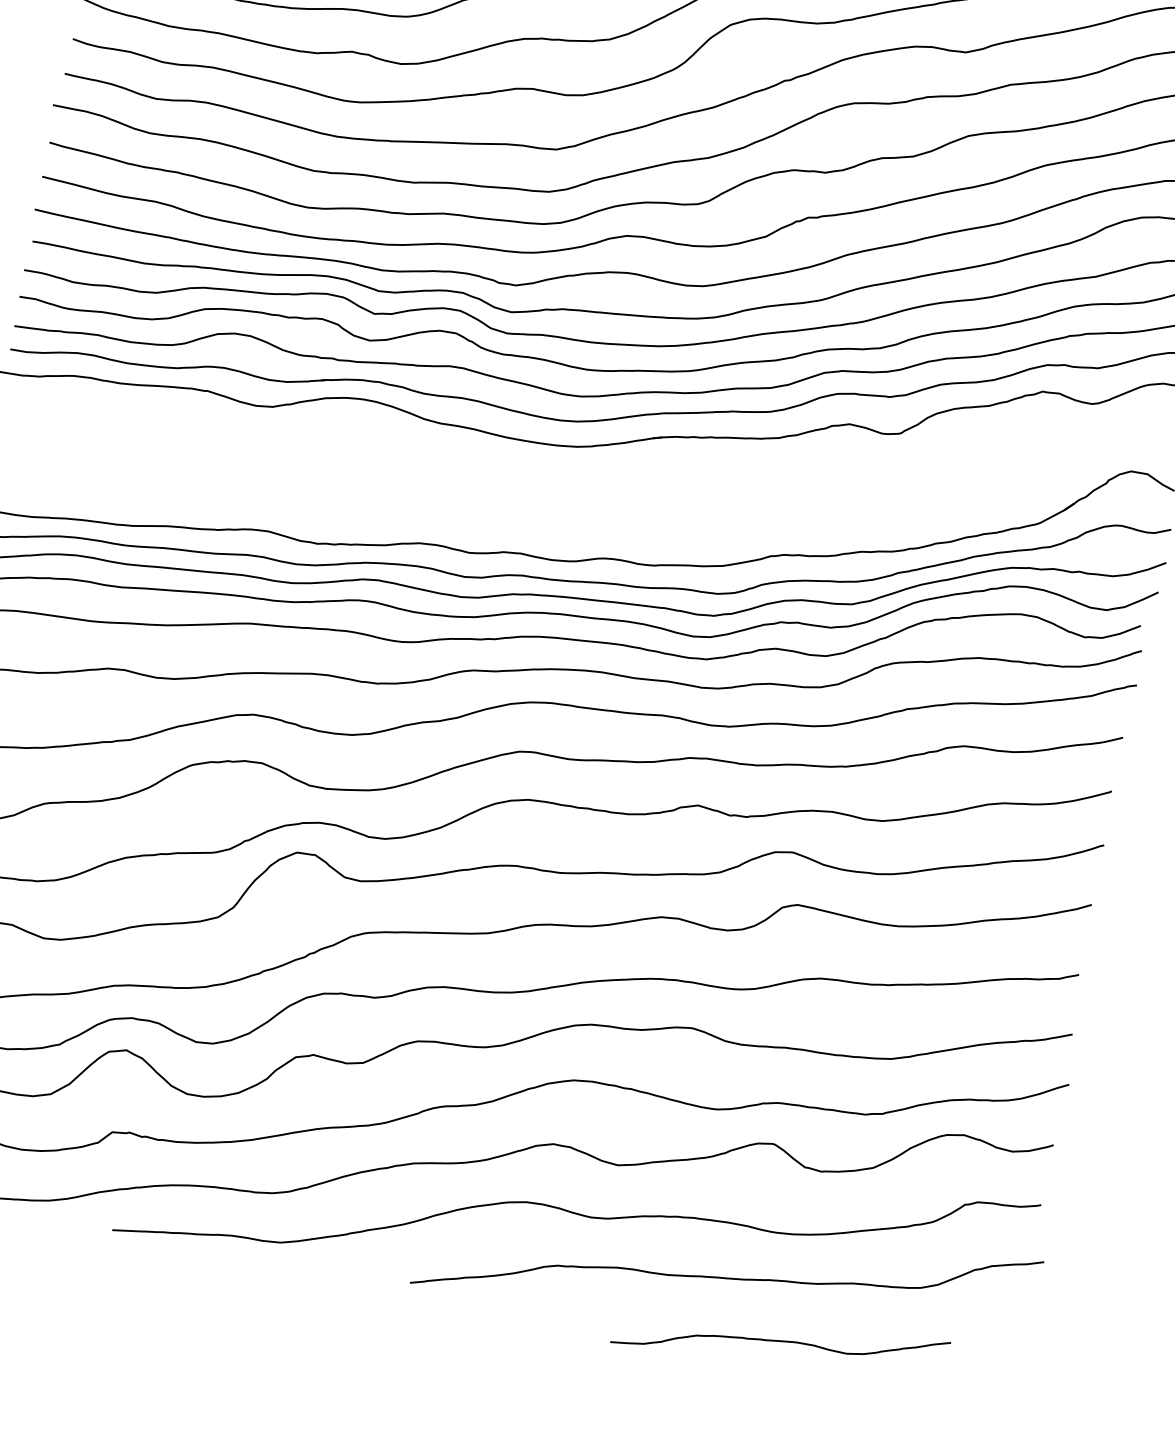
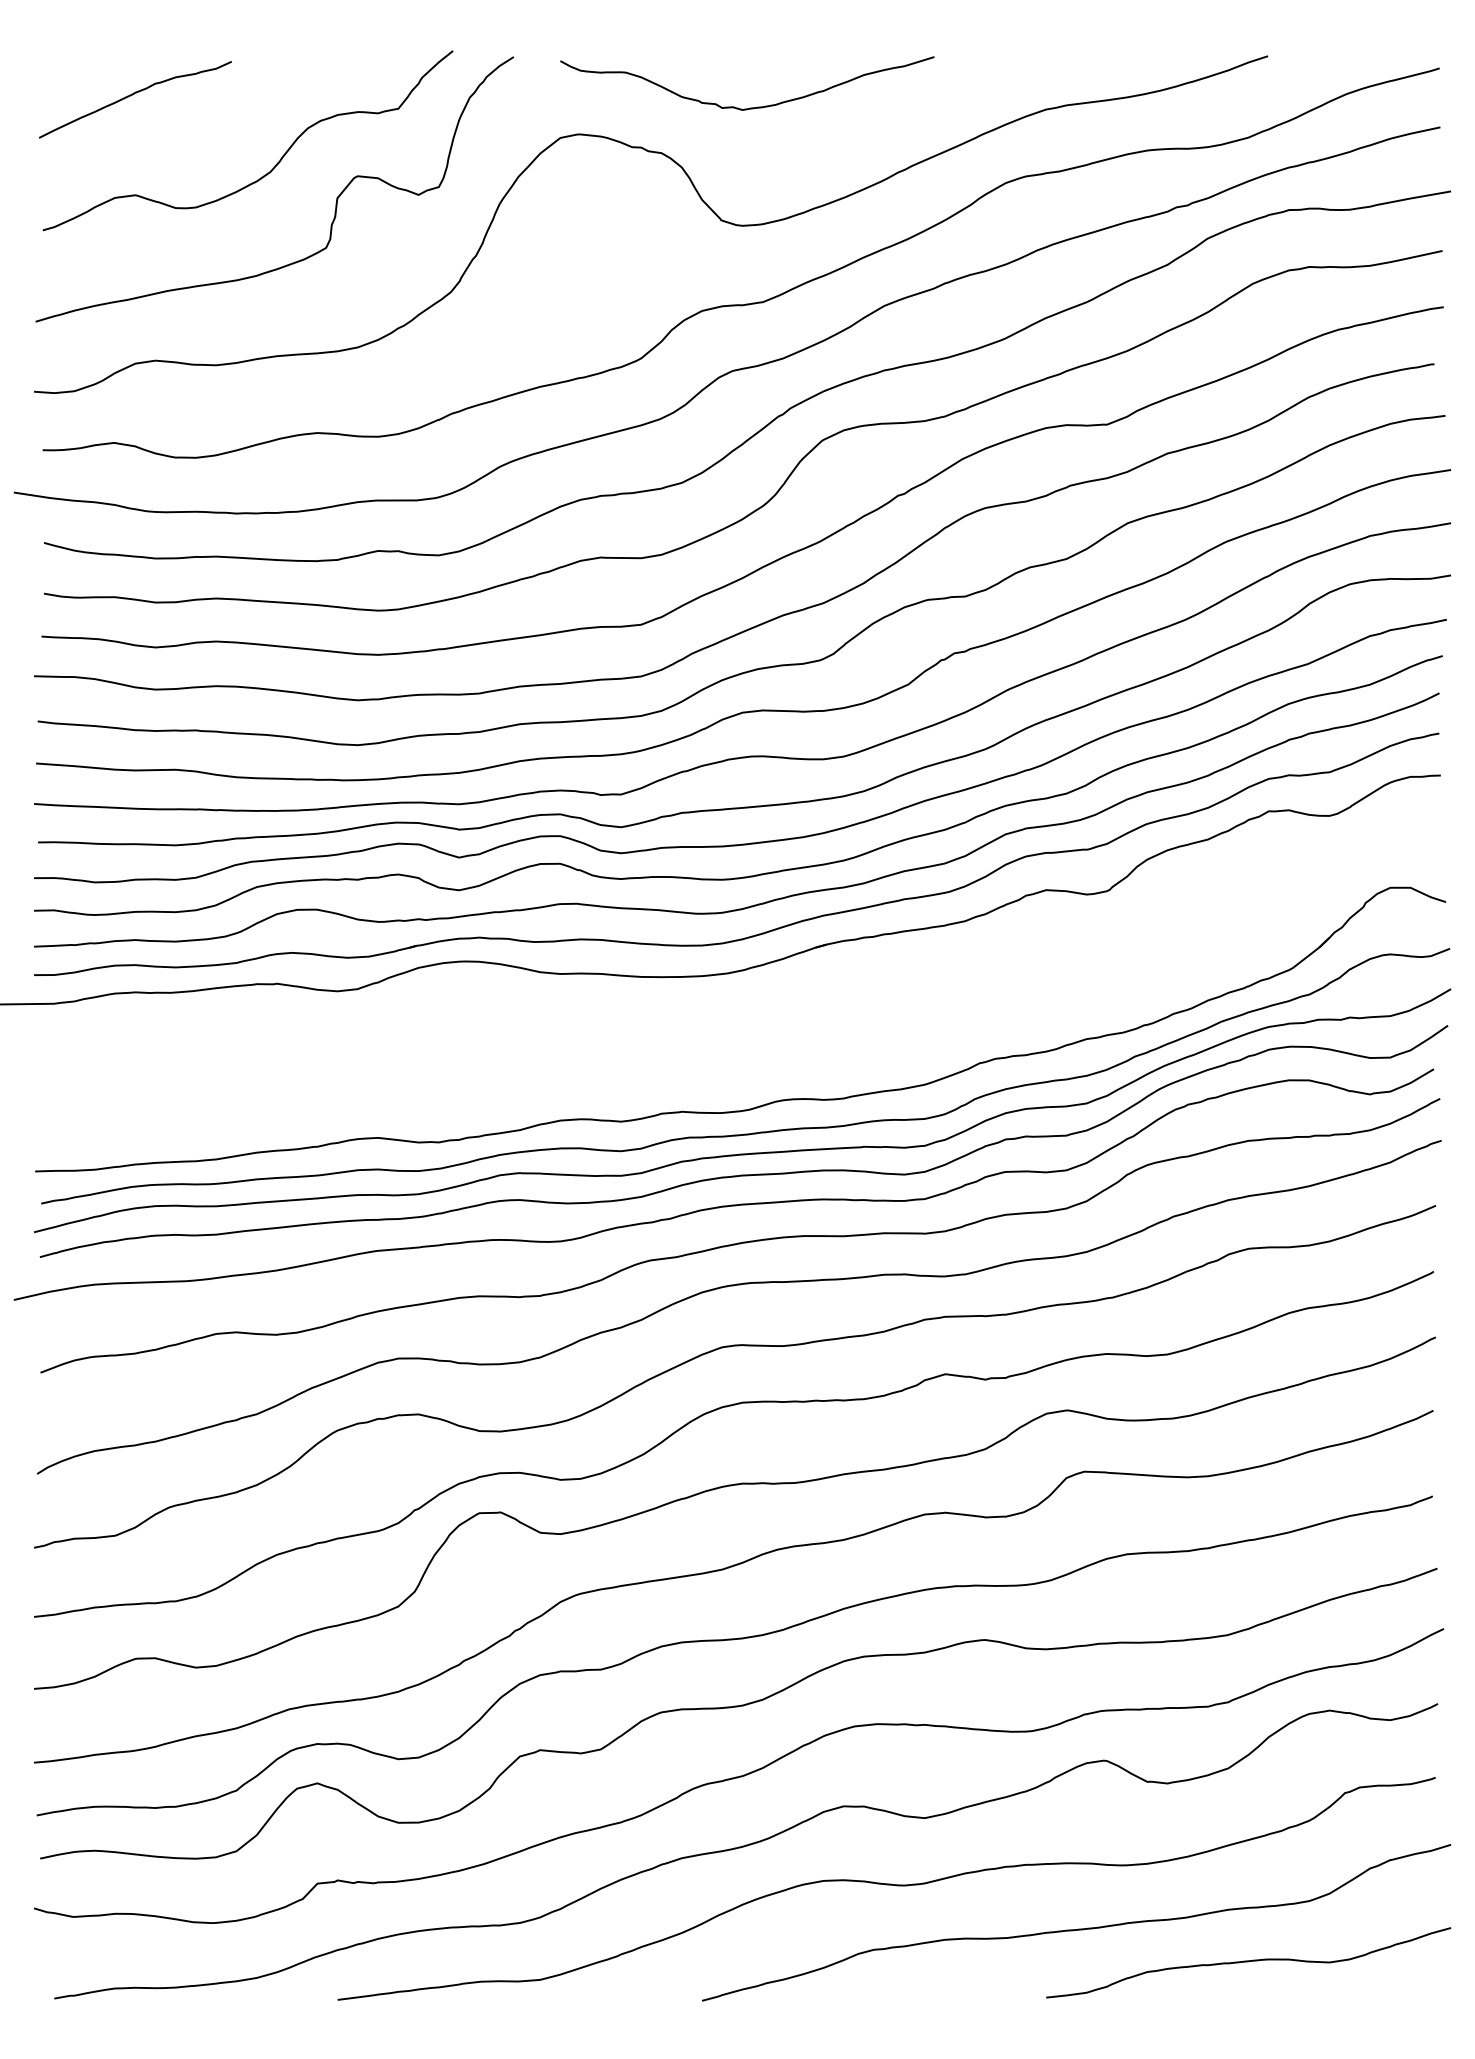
curve: (780, 1342) -> (1248, 1962), moved

